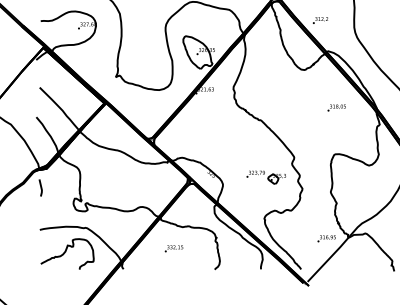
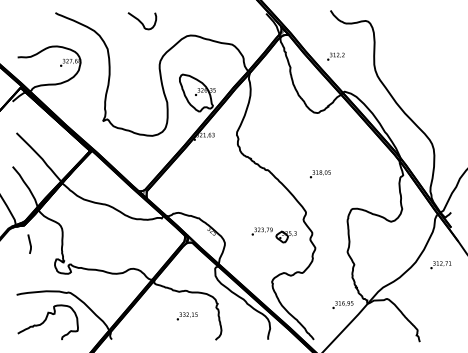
text: (336, 108) -> (319, 174), moved
line: (40, 187) -> (29, 243), moved
text: (173, 248) -> (186, 316), moved

